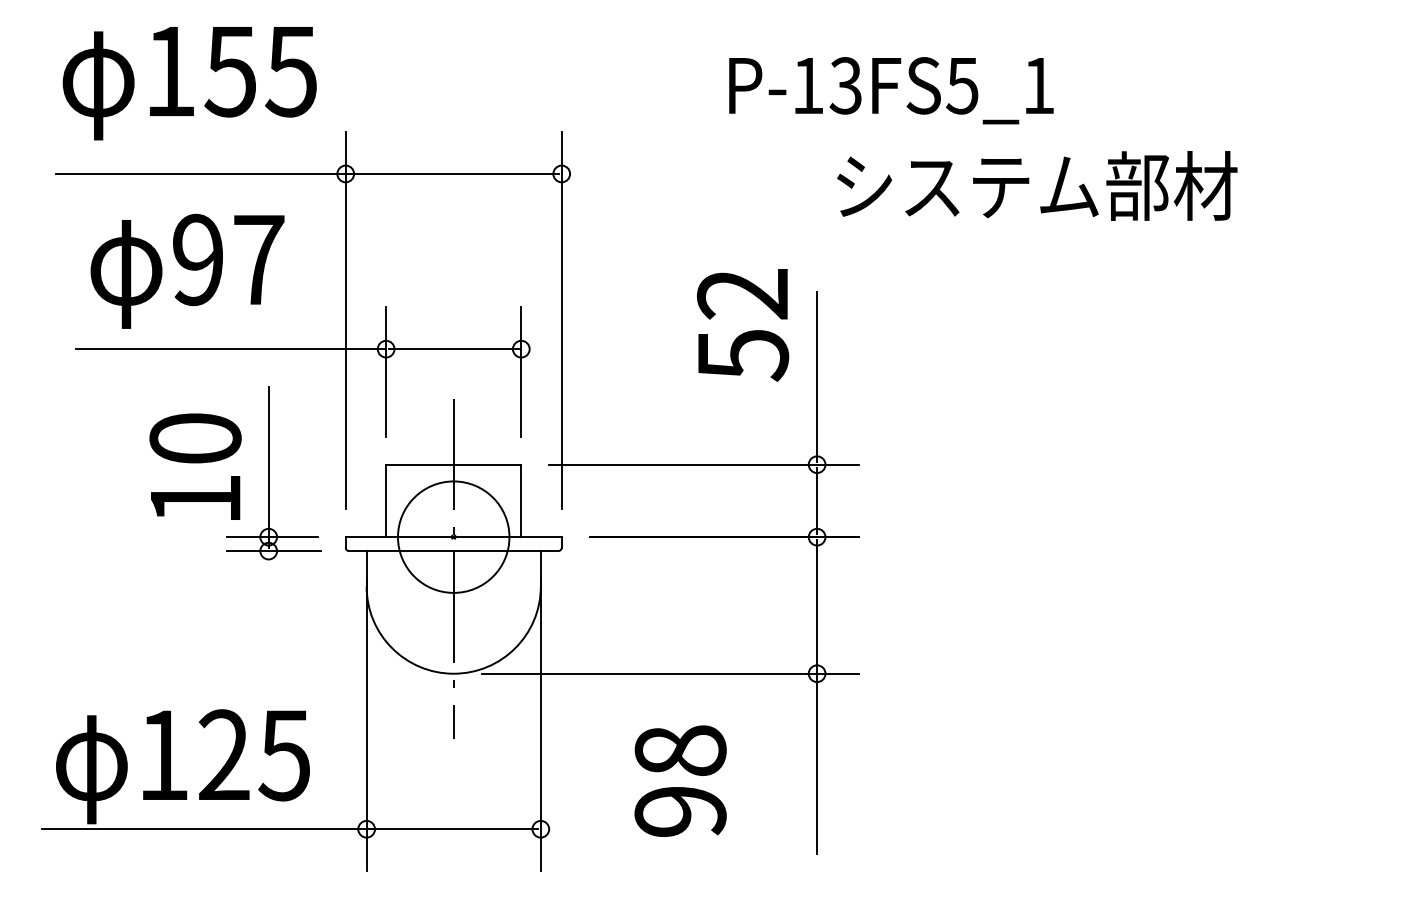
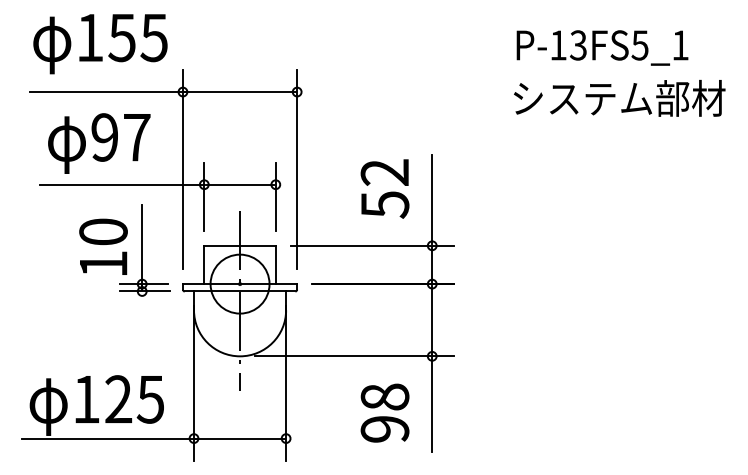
text: (891, 89) -> (602, 47), moved
text: (1036, 186) -> (619, 98), moved
text: (741, 324) -> (384, 188), moved
text: (679, 779) -> (384, 412), moved

